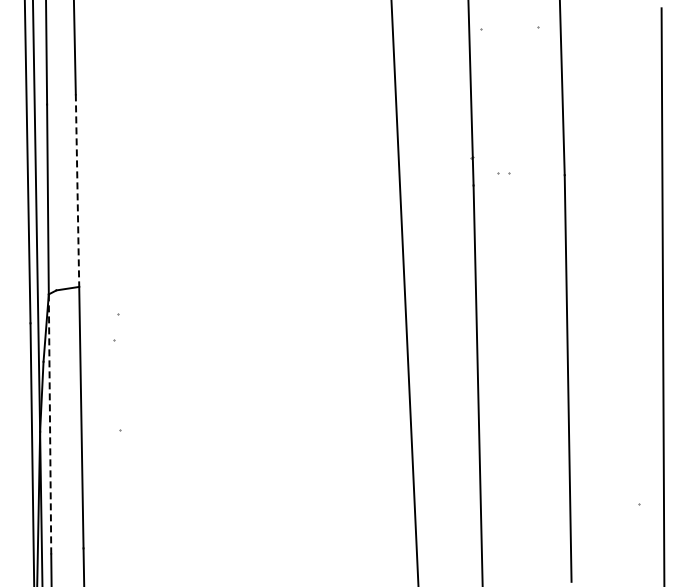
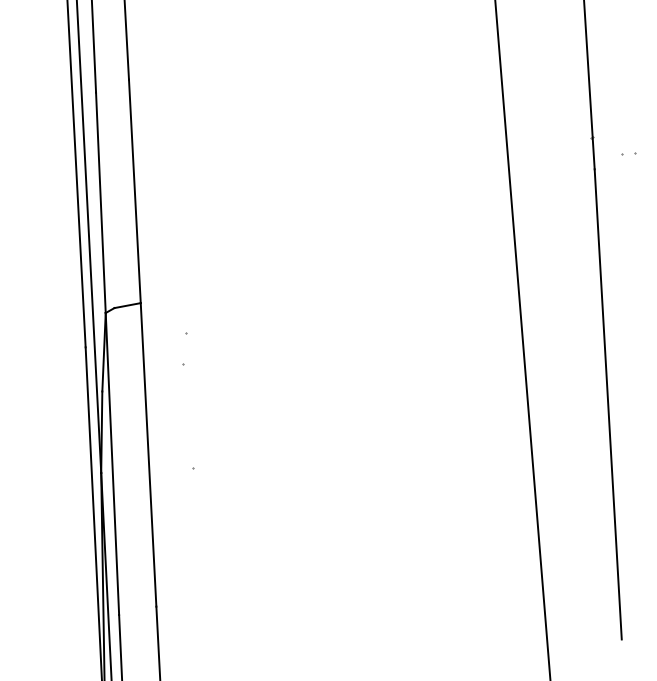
line: (77, 191) -> (134, 192), dashed -> solid
line: (50, 424) -> (112, 464), dashed -> solid

